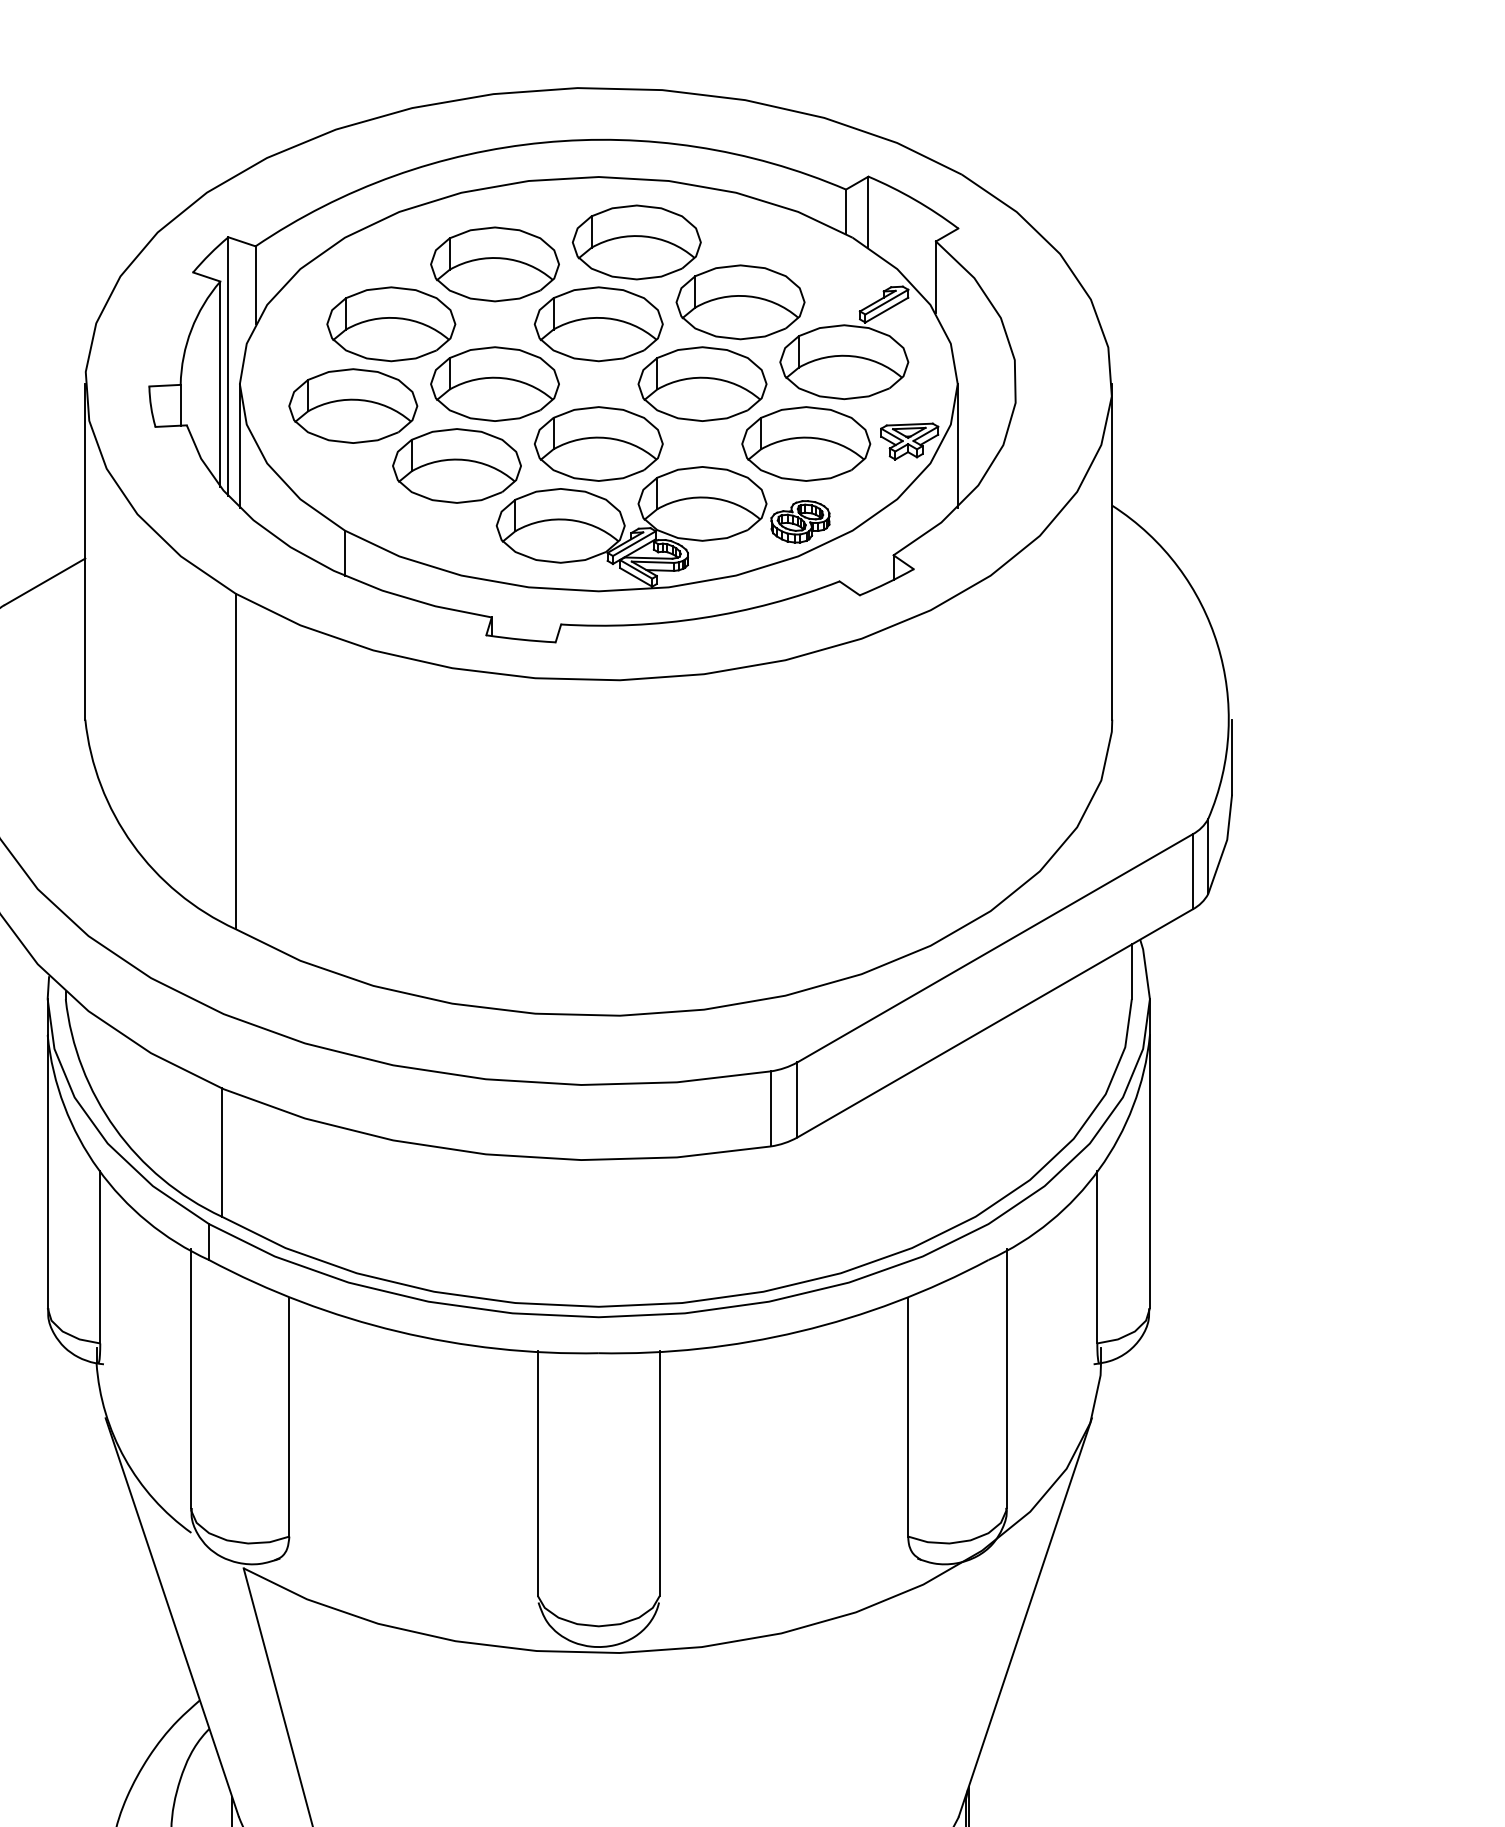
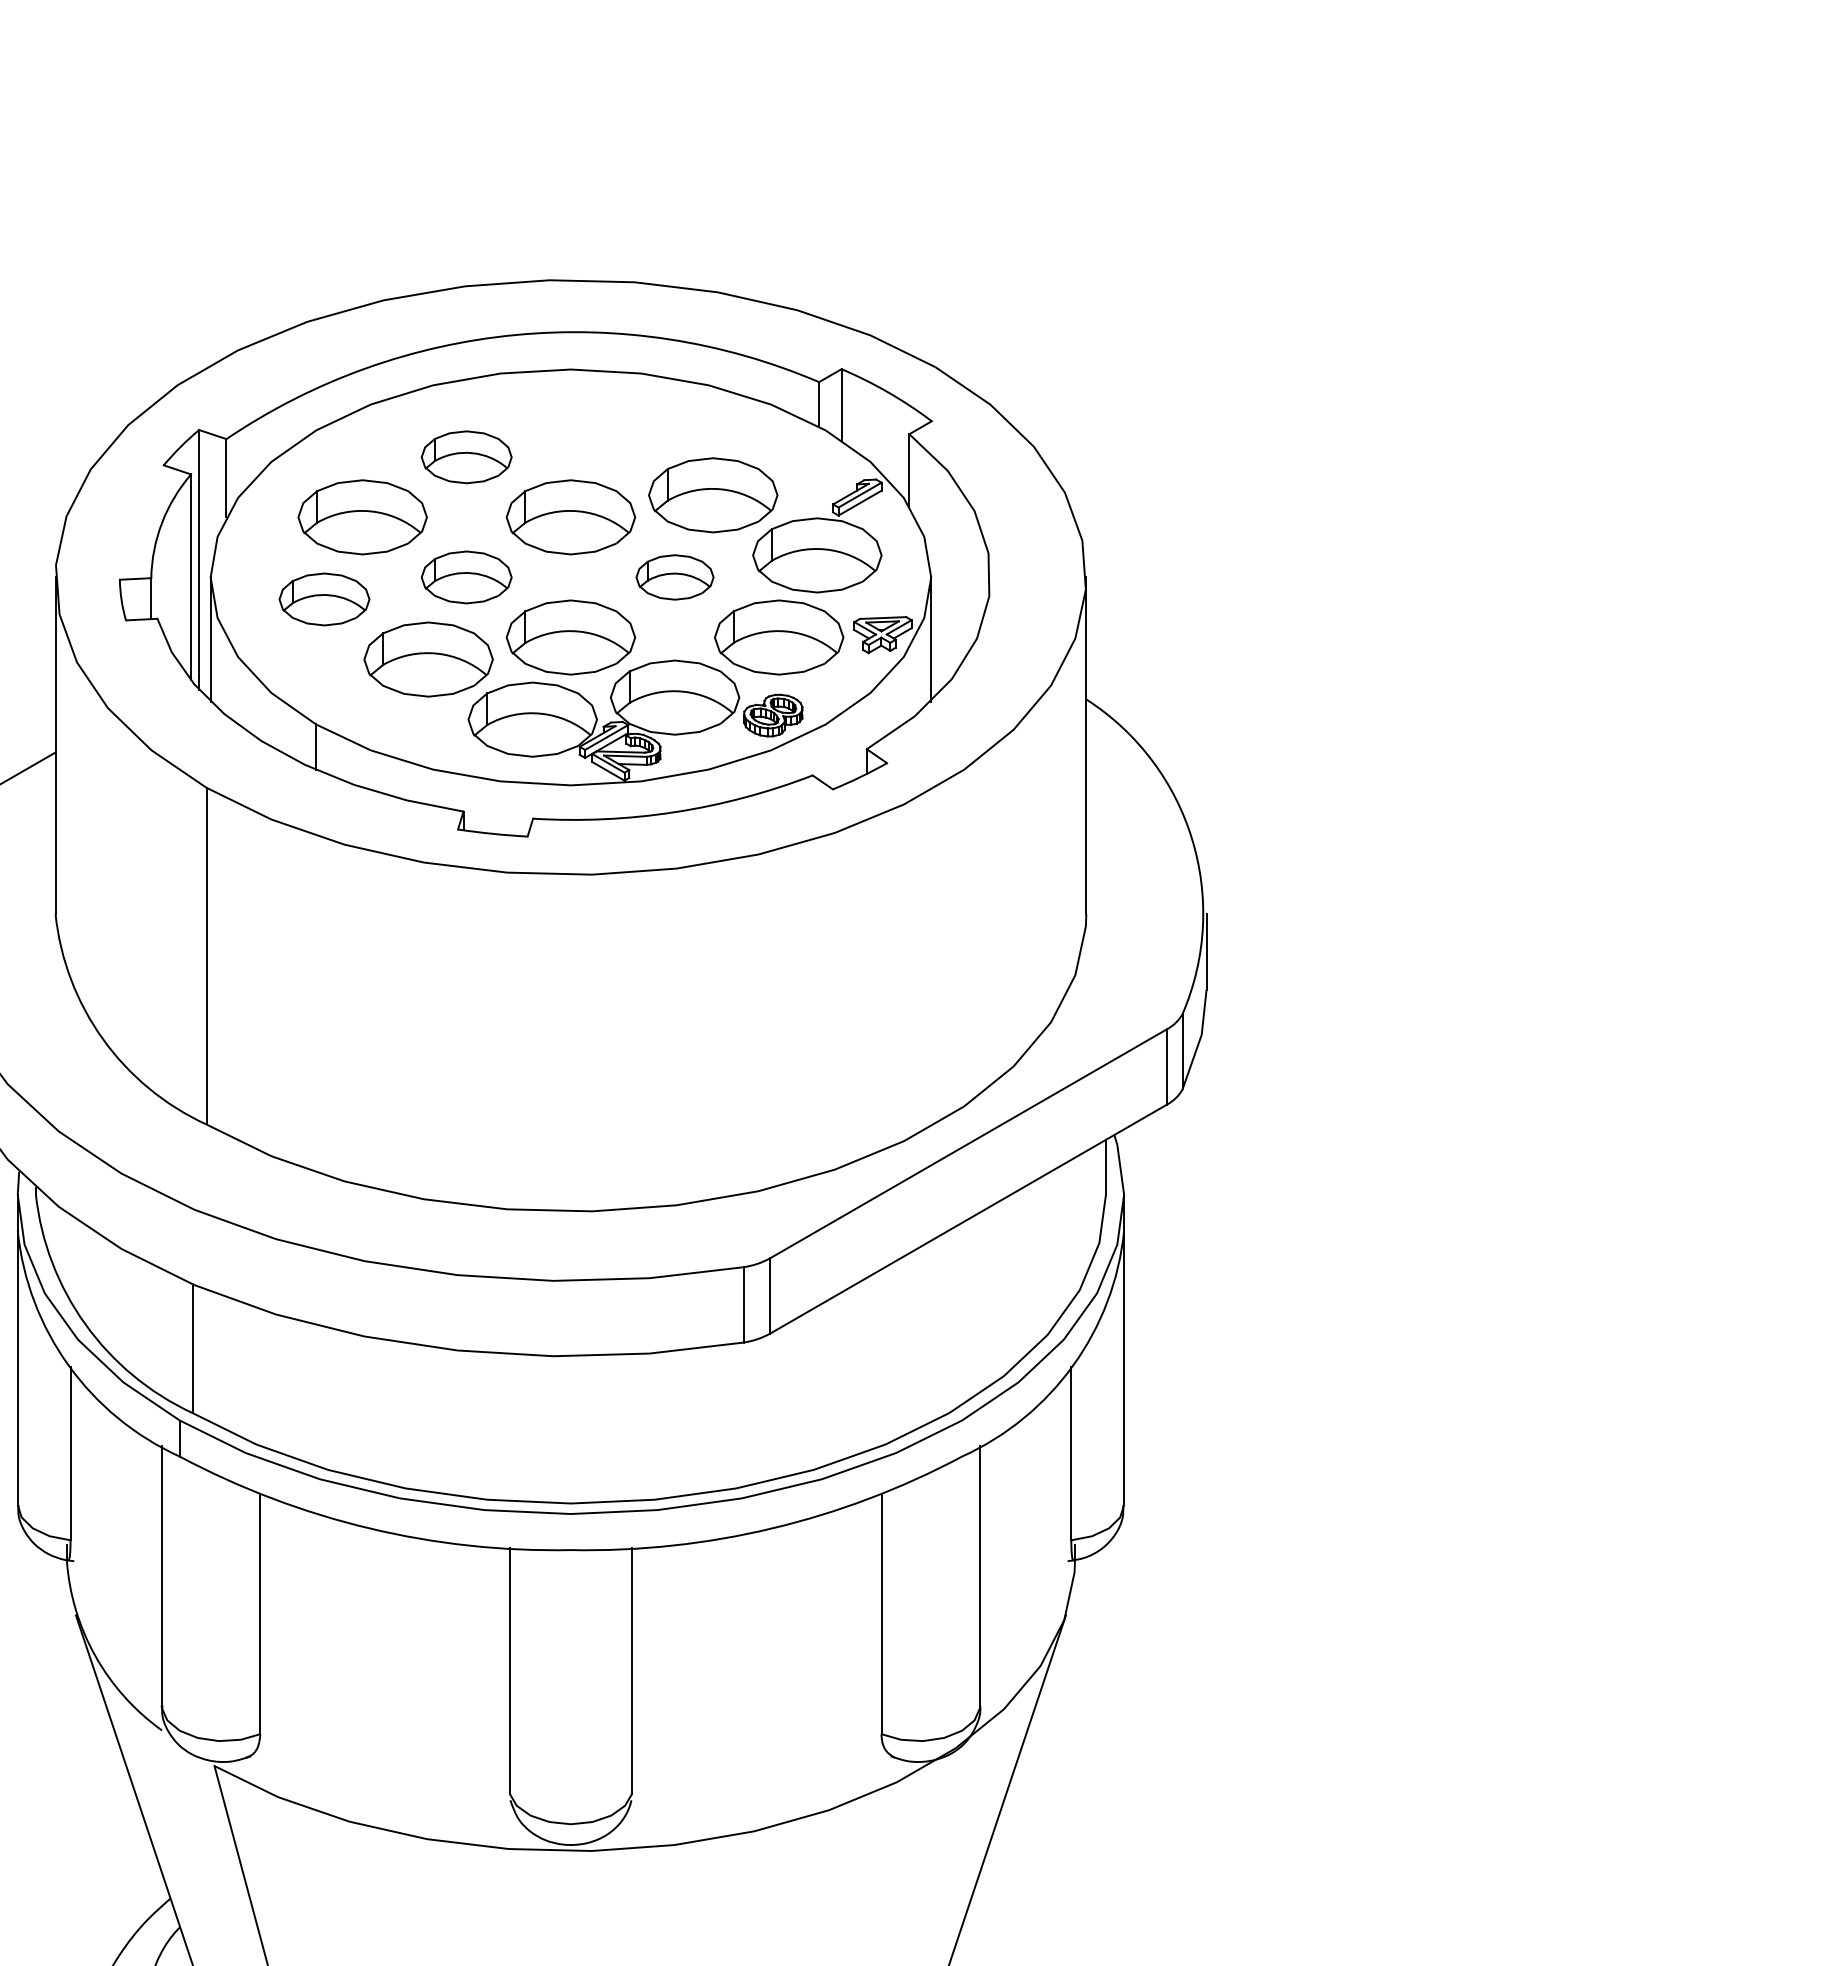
part: (637, 242) -> (609, 435), removed
part: (494, 264) -> (466, 457), size x0.7
part: (494, 384) -> (466, 577), size x0.7
part: (701, 384) -> (674, 577), size x0.6
part: (353, 406) -> (324, 599), size x0.7

